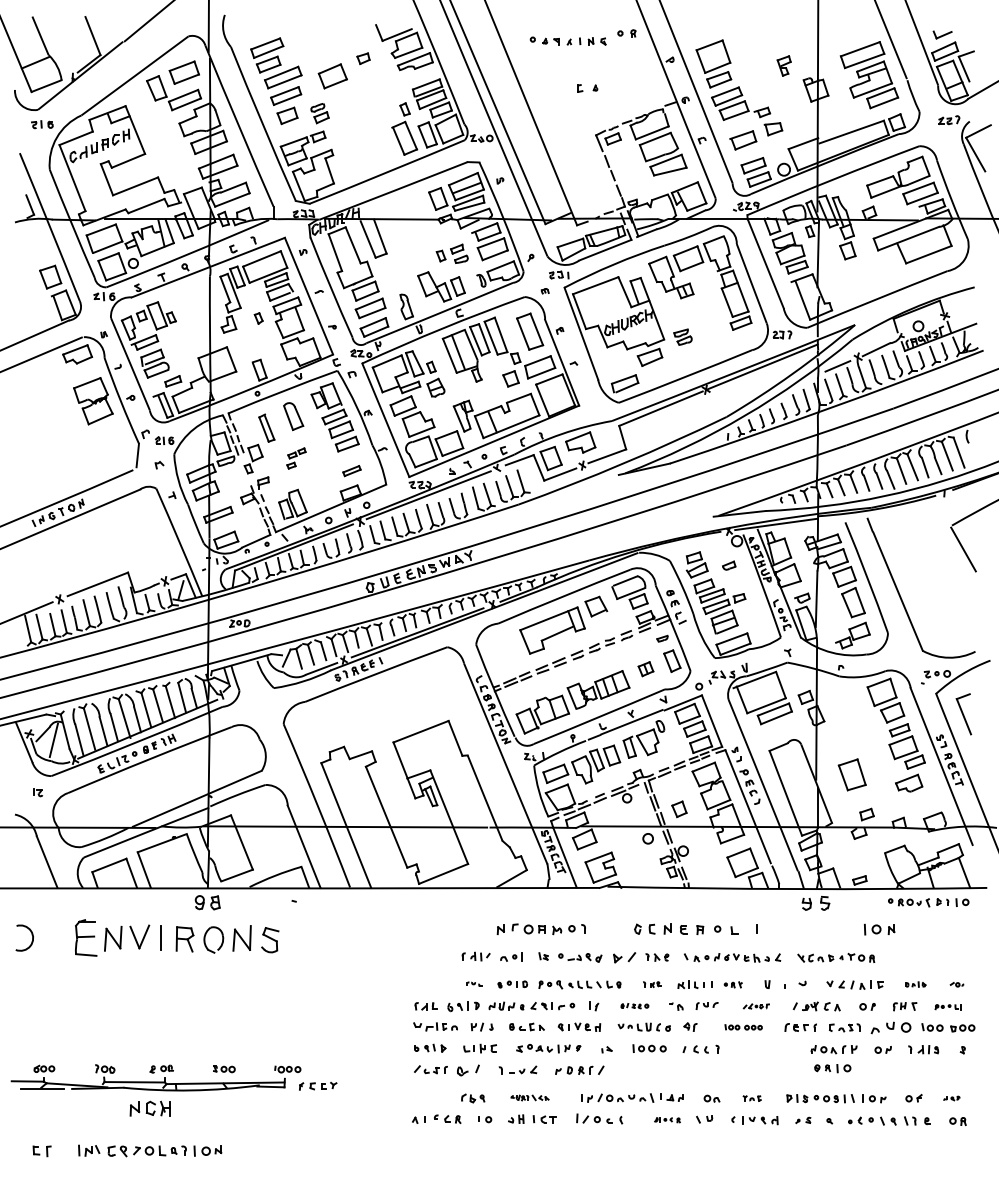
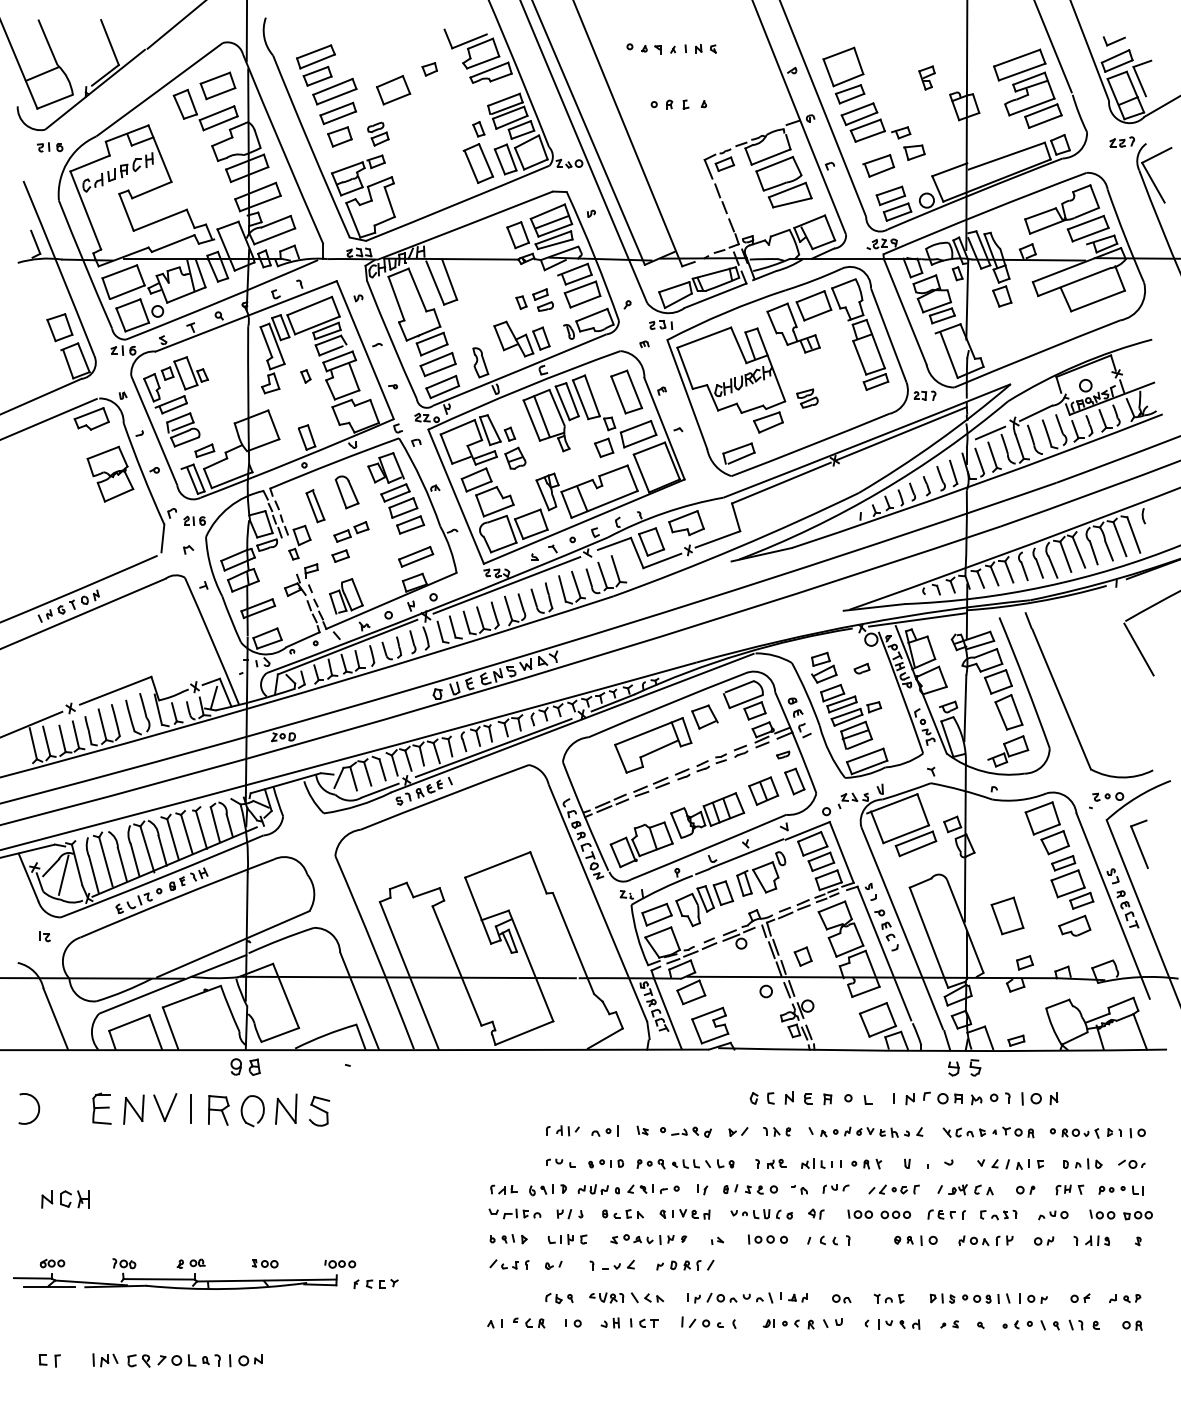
part: (626, 33) -> (661, 104), moved
part: (296, 458) -> (350, 541), size x1.67
part: (351, 470) -> (415, 556), size x1.67
part: (645, 668) -> (763, 790), size x1.67
part: (928, 902) -> (1097, 1133), moved
part: (540, 929) -> (956, 1098), moved
part: (86, 937) -> (102, 1108), size x0.71
part: (624, 957) -> (738, 1131), size x0.71
part: (474, 984) -> (560, 1163), size x1.67
part: (652, 984) -> (771, 1163), size x1.43
part: (733, 984) -> (867, 1163), size x1.43
part: (915, 984) -> (1082, 1163), size x1.67
part: (956, 984) -> (1130, 1163), size x1.67
part: (634, 1005) -> (750, 1188), size x1.67
part: (756, 1006) -> (894, 1189), size x1.67
part: (948, 1007) -> (1121, 1190), size x1.43
part: (743, 1027) -> (878, 1214), size x1.43
part: (890, 1028) -> (1052, 1215), size x0.62
part: (832, 1068) -> (915, 1240), moved
part: (468, 1070) -> (553, 1265), size x0.62
part: (529, 1097) -> (625, 1297), size x1.67
part: (752, 1098) -> (889, 1298), size x1.43
part: (951, 1098) -> (1124, 1298), size x1.67
part: (149, 1108) -> (64, 1199), moved
part: (667, 1119) -> (789, 1323), size x1.67

